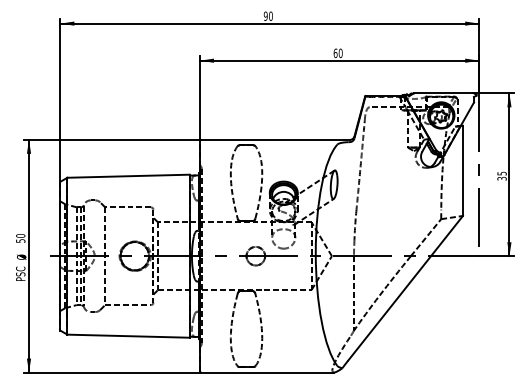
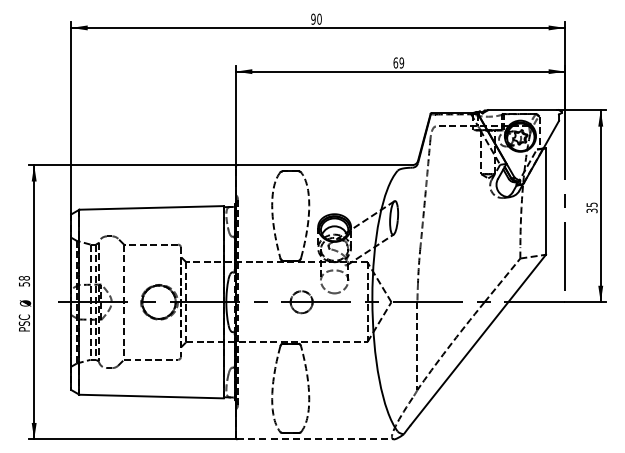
text: (340, 52) -> (401, 62), 60 -> 69
text: (20, 236) -> (24, 278), 50 -> 58
line: (268, 372) -> (316, 439), solid -> dashed

